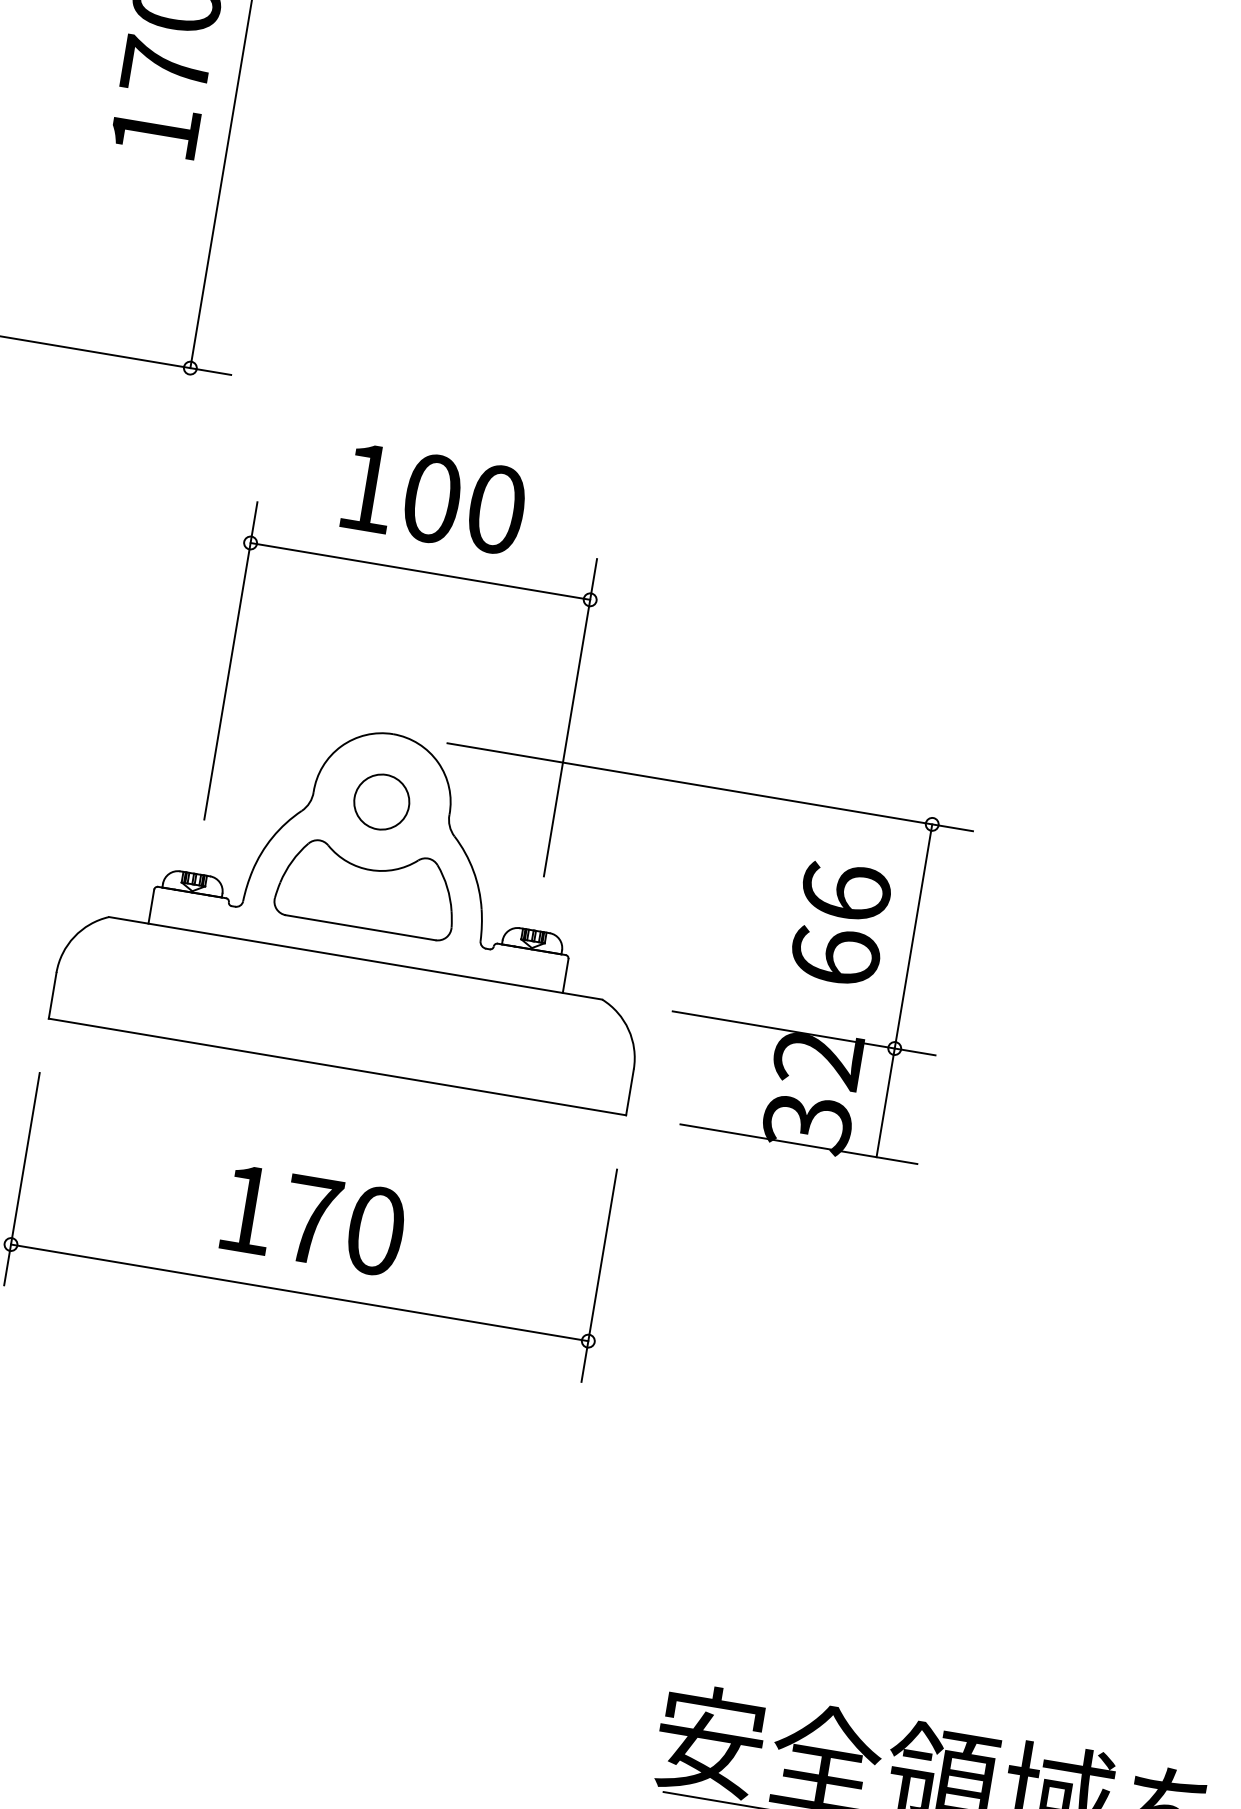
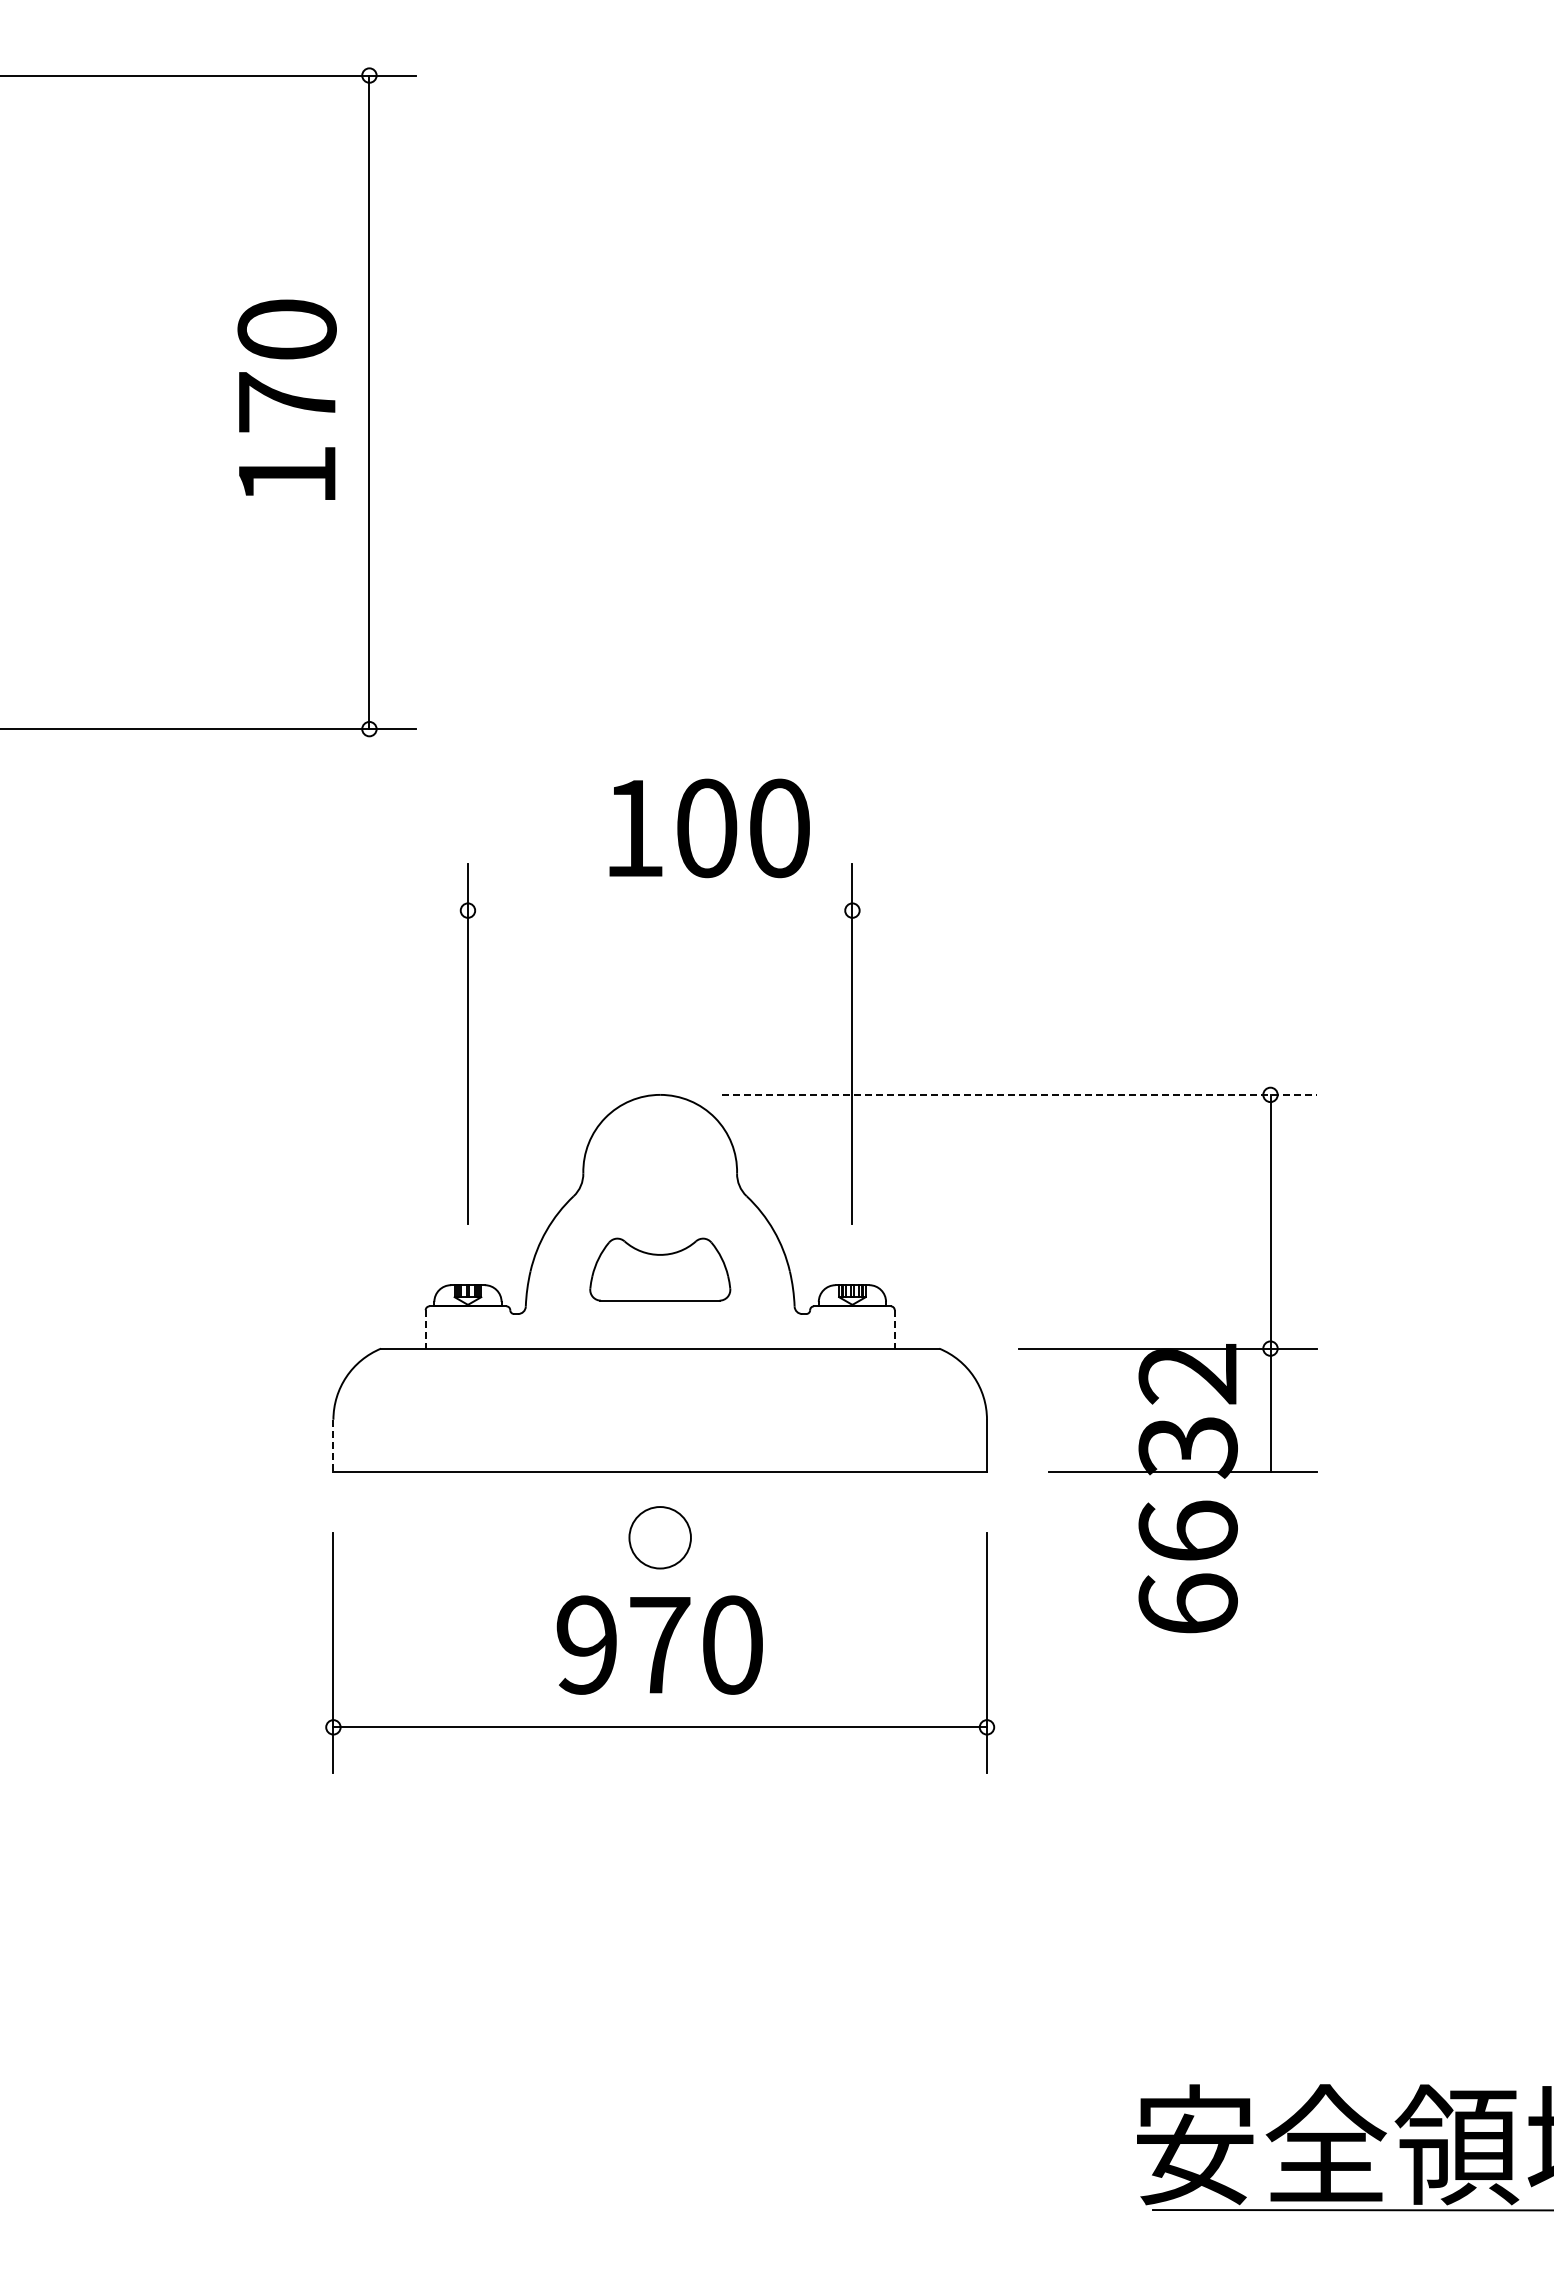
text: (434, 499) -> (709, 828), moved
line: (419, 571) -> (659, 910), removed
line: (710, 786) -> (1019, 1094), solid -> dashed
circle: (381, 801) -> (659, 1537), moved
part: (367, 888) -> (660, 1269), size x0.7
line: (151, 906) -> (425, 1329), solid -> dashed
text: (840, 923) -> (1187, 1566), moved
line: (565, 976) -> (894, 1329), solid -> dashed
line: (52, 995) -> (333, 1445), solid -> dashed
text: (246, 1208) -> (586, 1644), 170 -> 970

